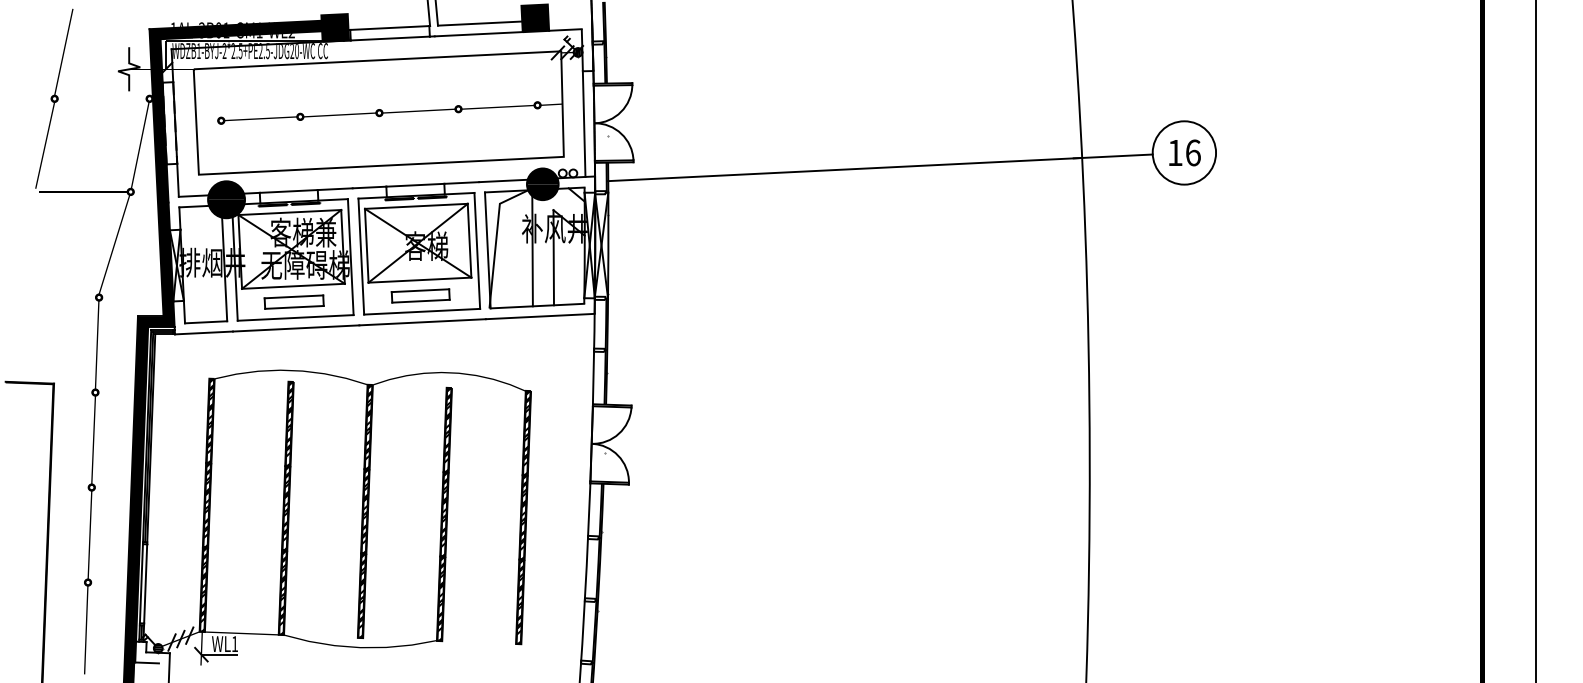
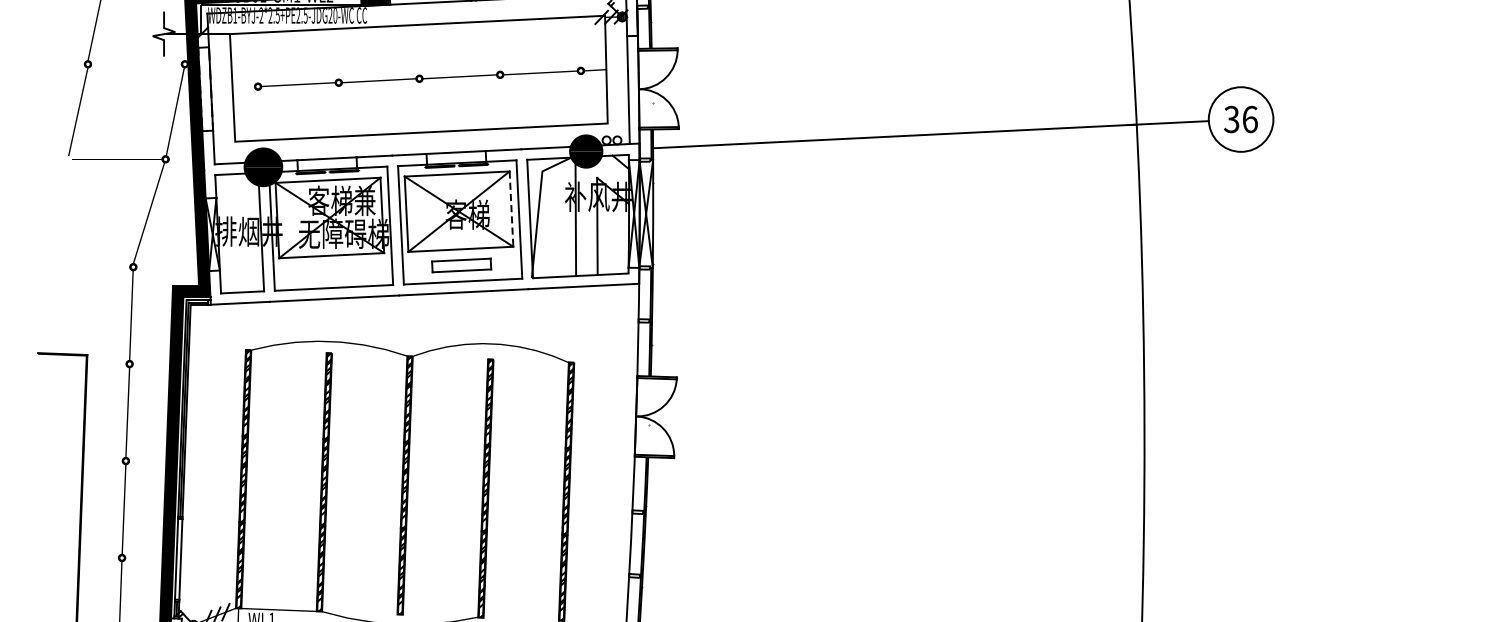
text: (1174, 152) -> (1231, 119), 16 -> 36
line: (469, 240) -> (511, 208), solid -> dashed
part: (293, 301) -> (331, 271), removed

